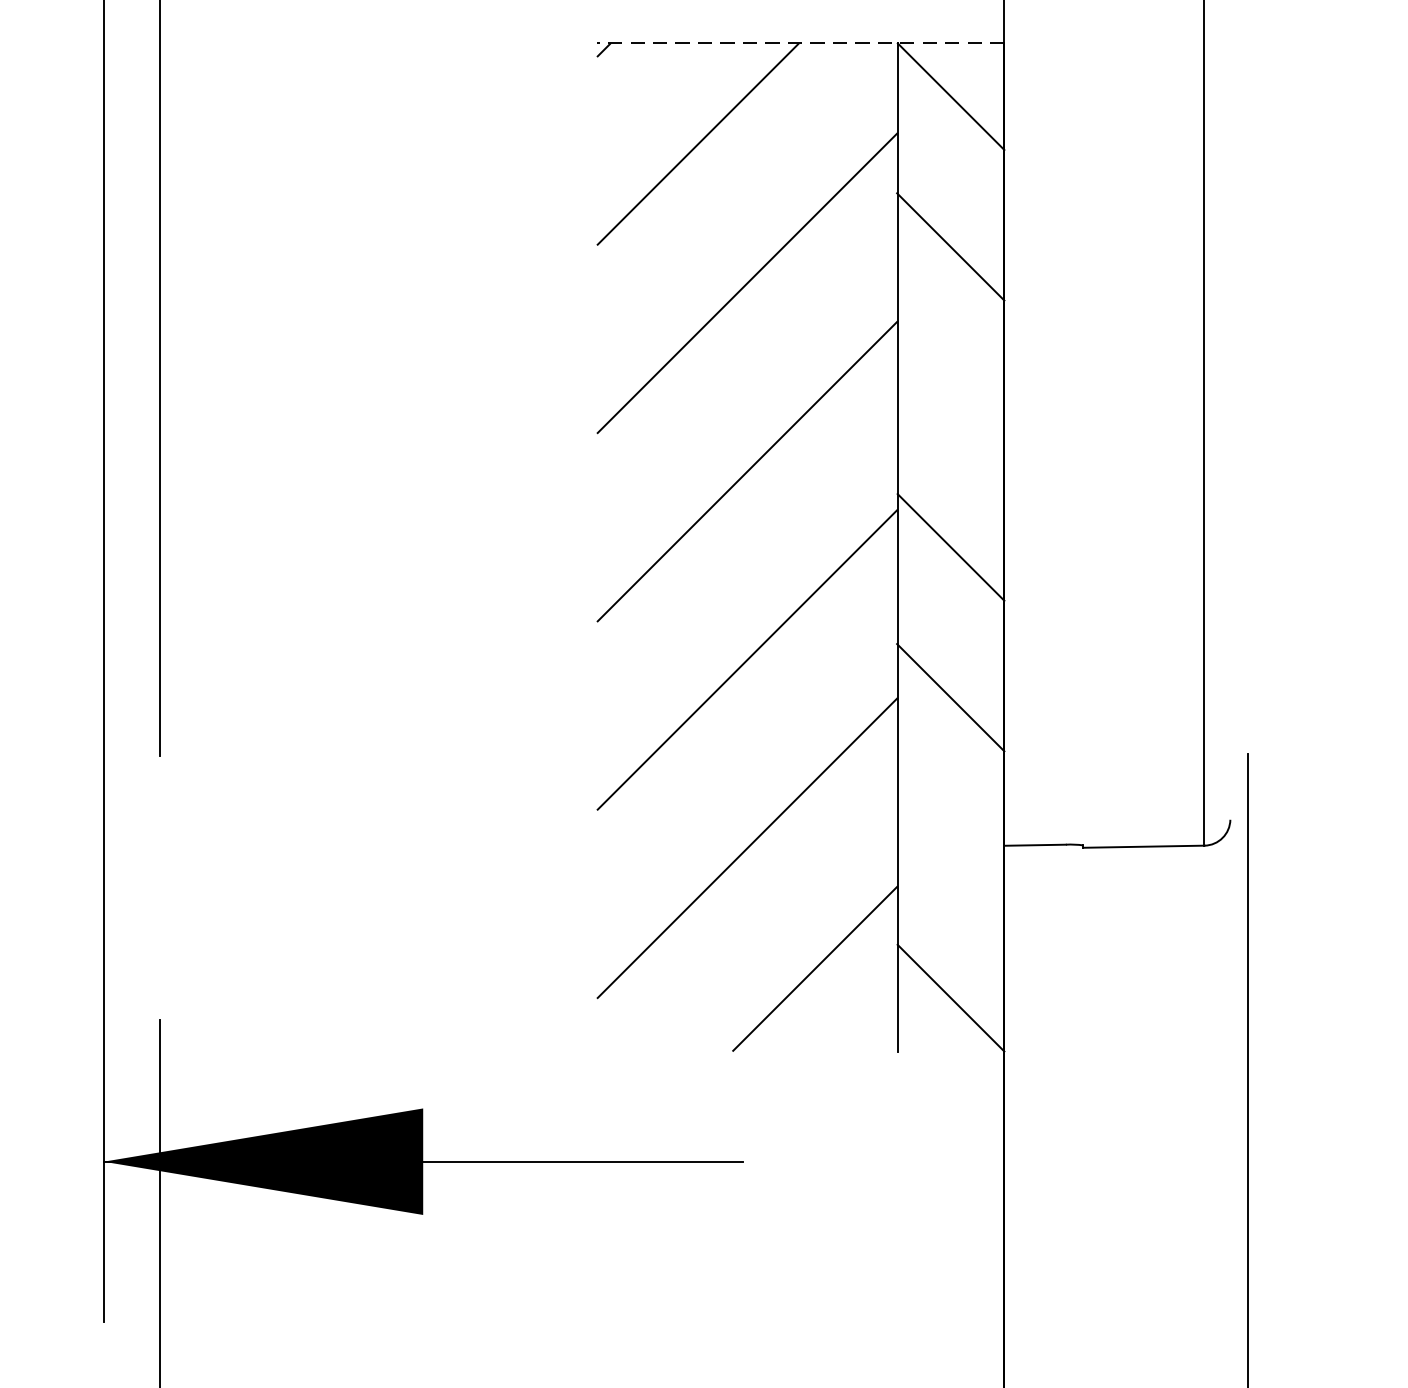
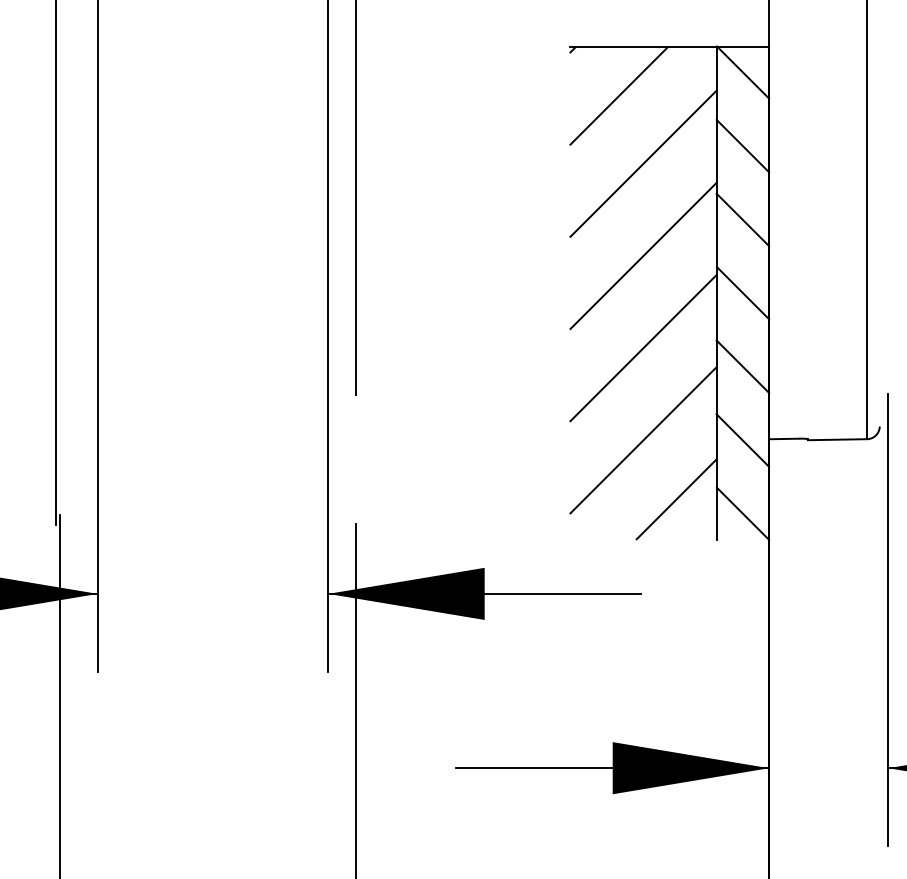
line: (800, 43) -> (669, 46), dashed -> solid
line: (949, 396) -> (742, 219), added
line: (949, 848) -> (742, 440), added

